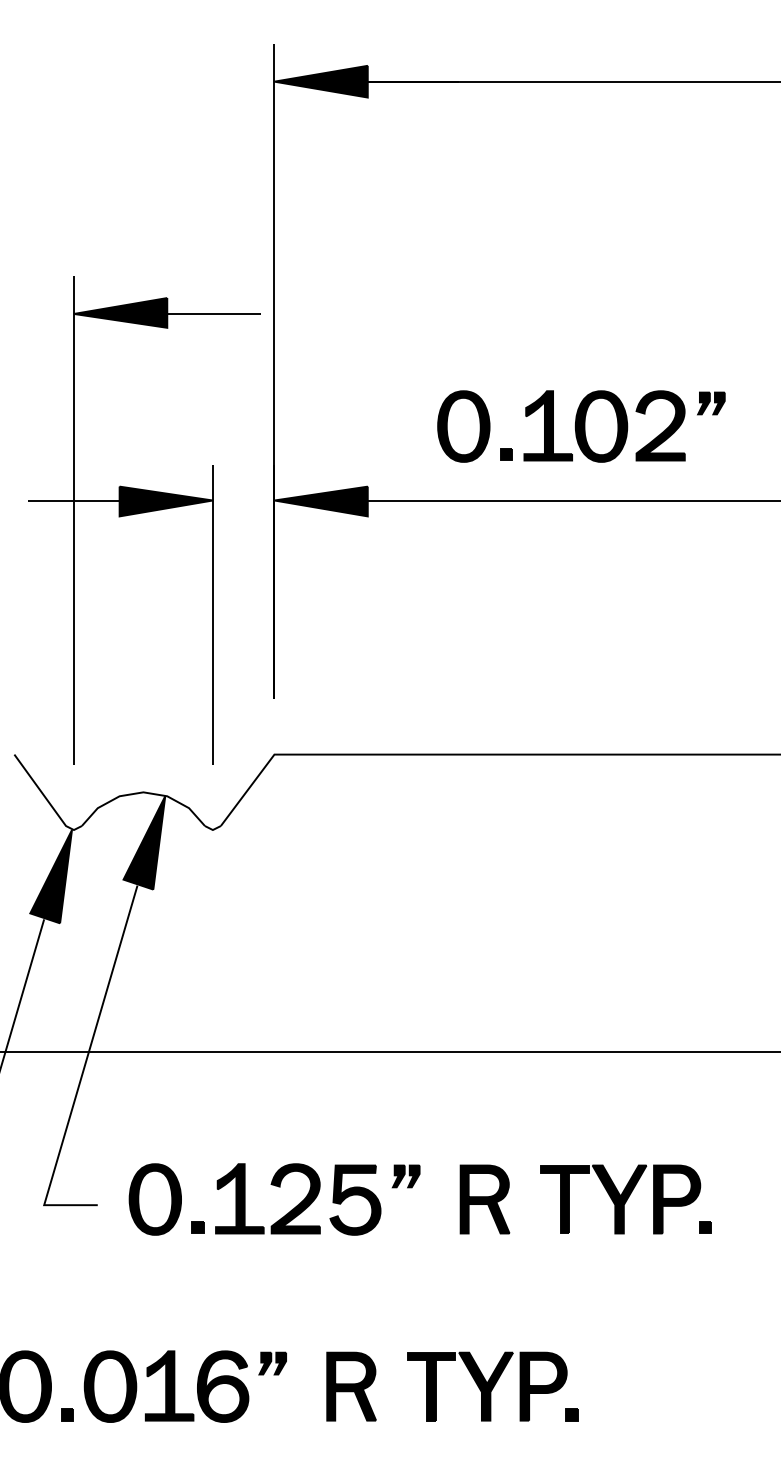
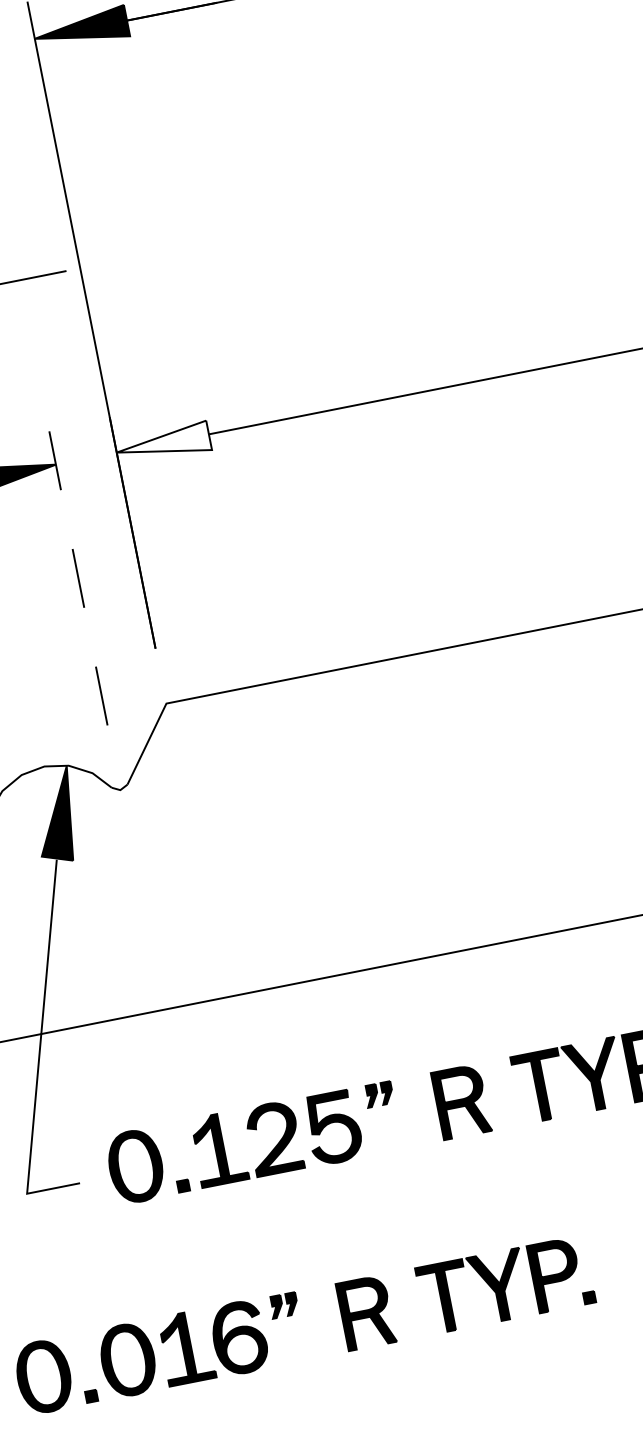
part: (581, 426) -> (405, 319), removed
fill: (320, 501) -> (162, 444), removed
line: (212, 614) -> (77, 577), solid -> dashed

